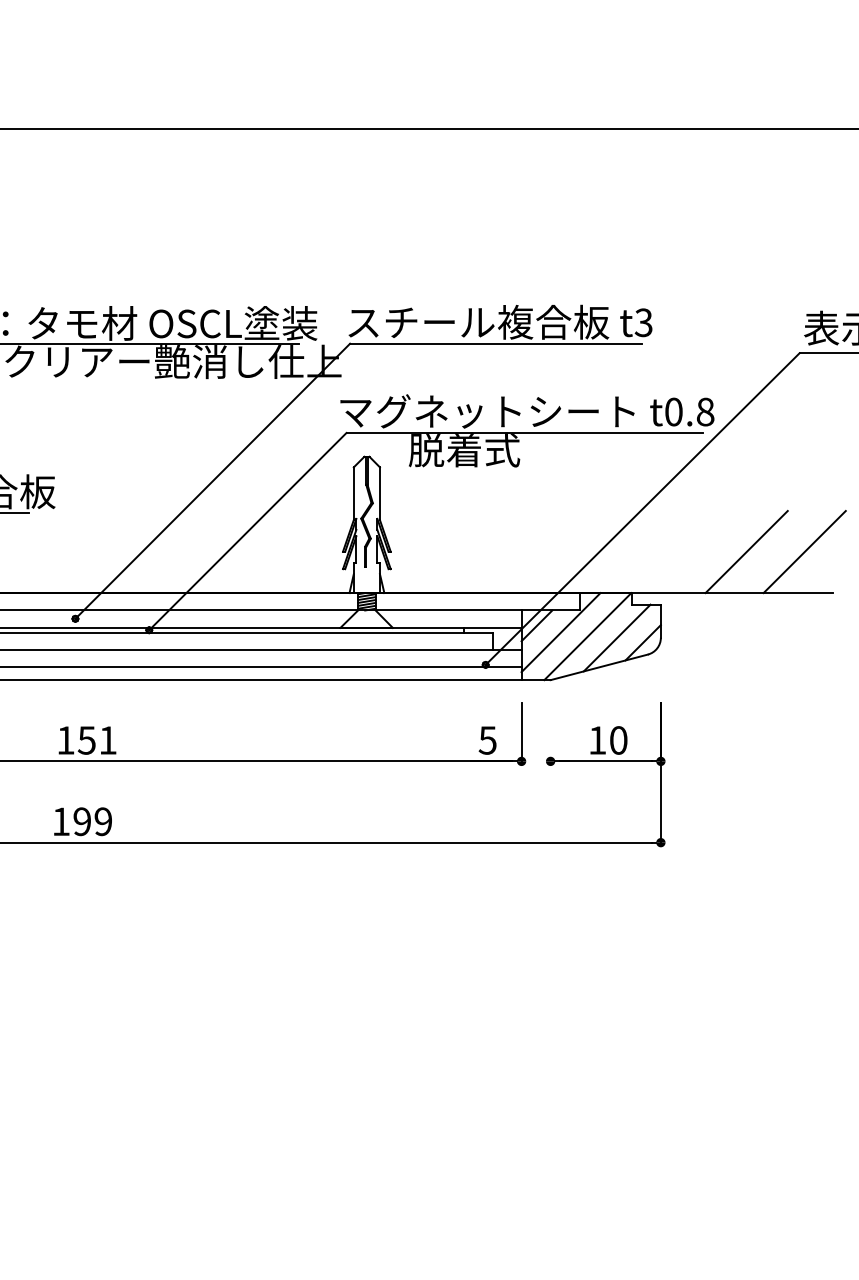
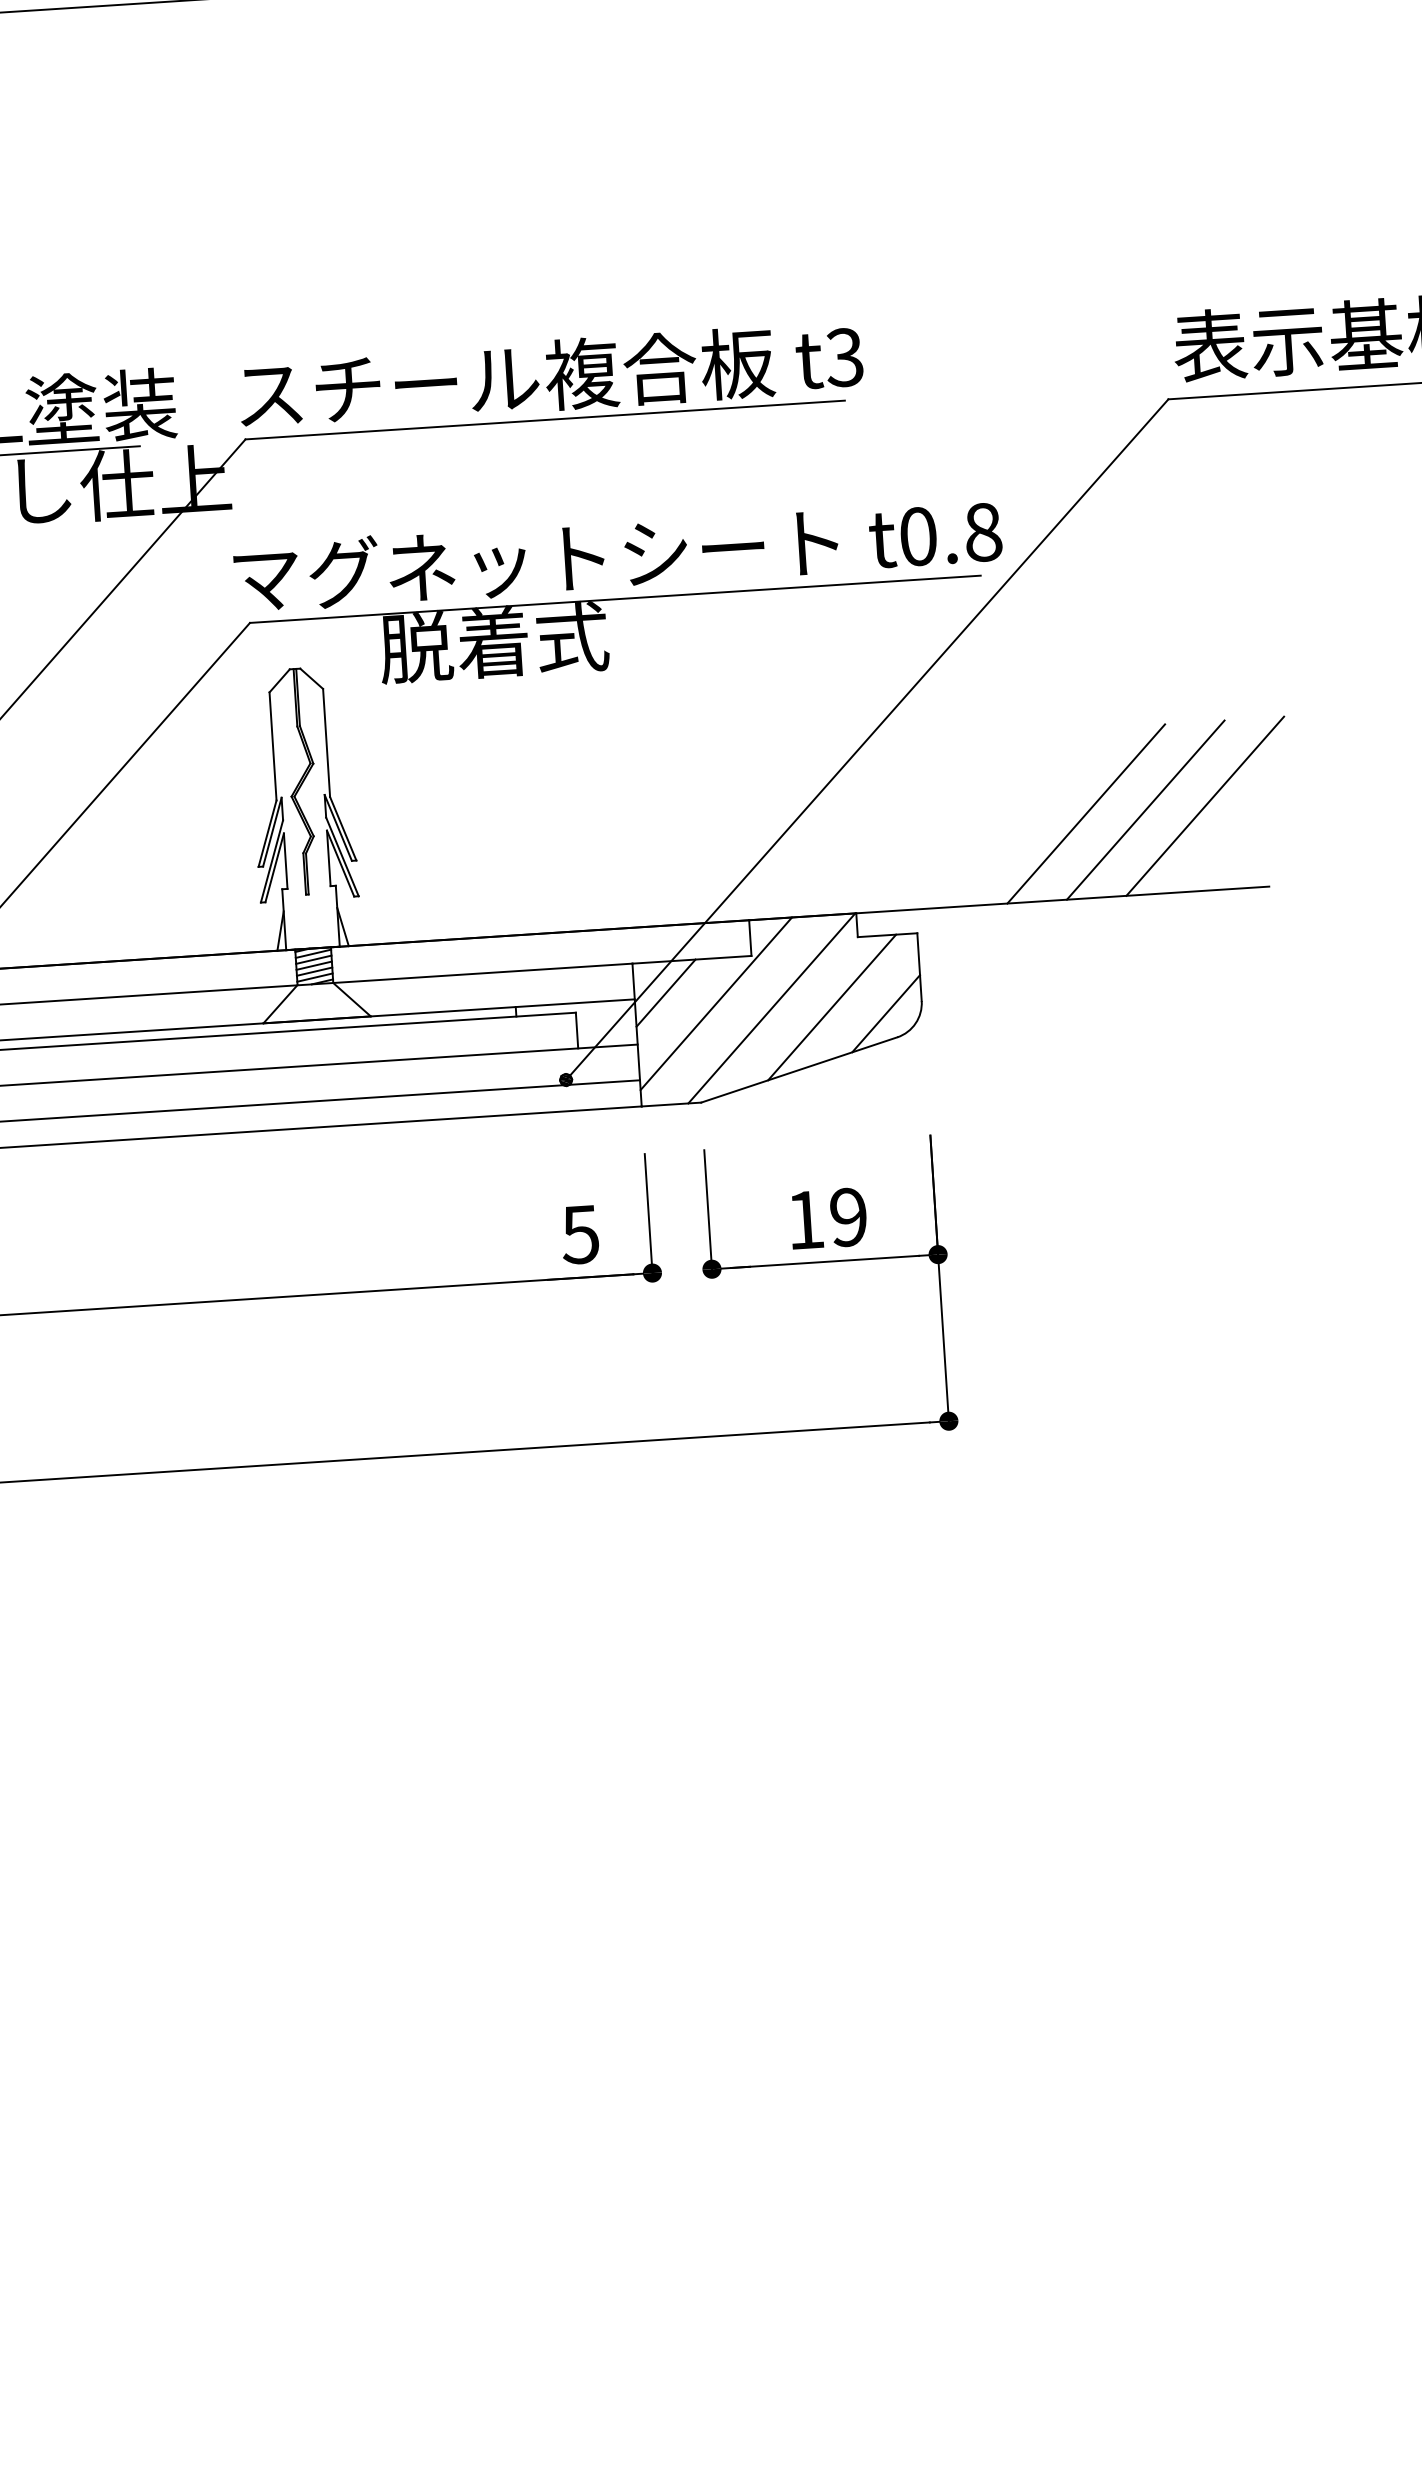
line: (775, 552) -> (1145, 811), added
line: (550, 732) -> (707, 1209), added
text: (618, 740) -> (848, 1217), 10 -> 19

